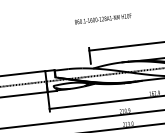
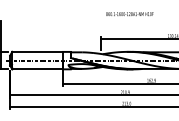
text: (102, 18) -> (129, 13), moved

